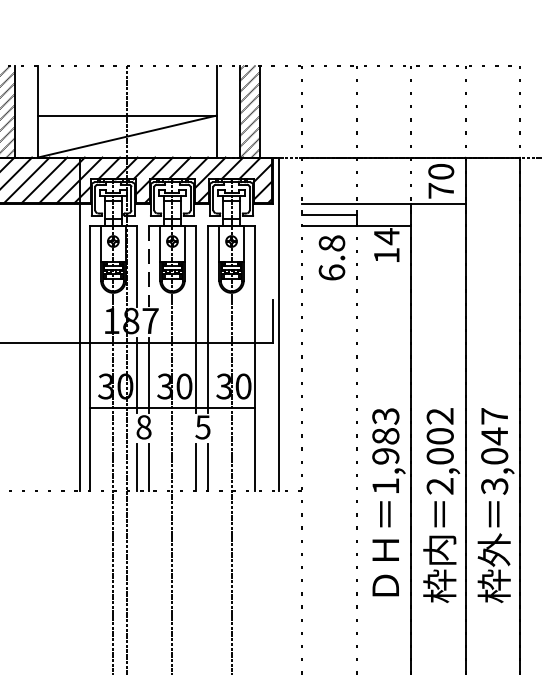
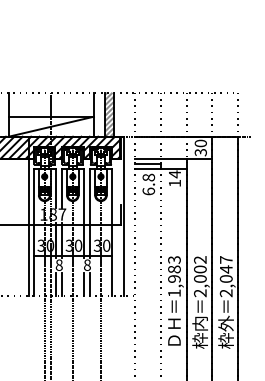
text: (440, 190) -> (200, 152), 70 -> 30
line: (148, 268) -> (61, 189), dashed -> solid
text: (201, 425) -> (86, 264), 5 -> 8
text: (495, 486) -> (226, 293), 3,047 -> 2,047

